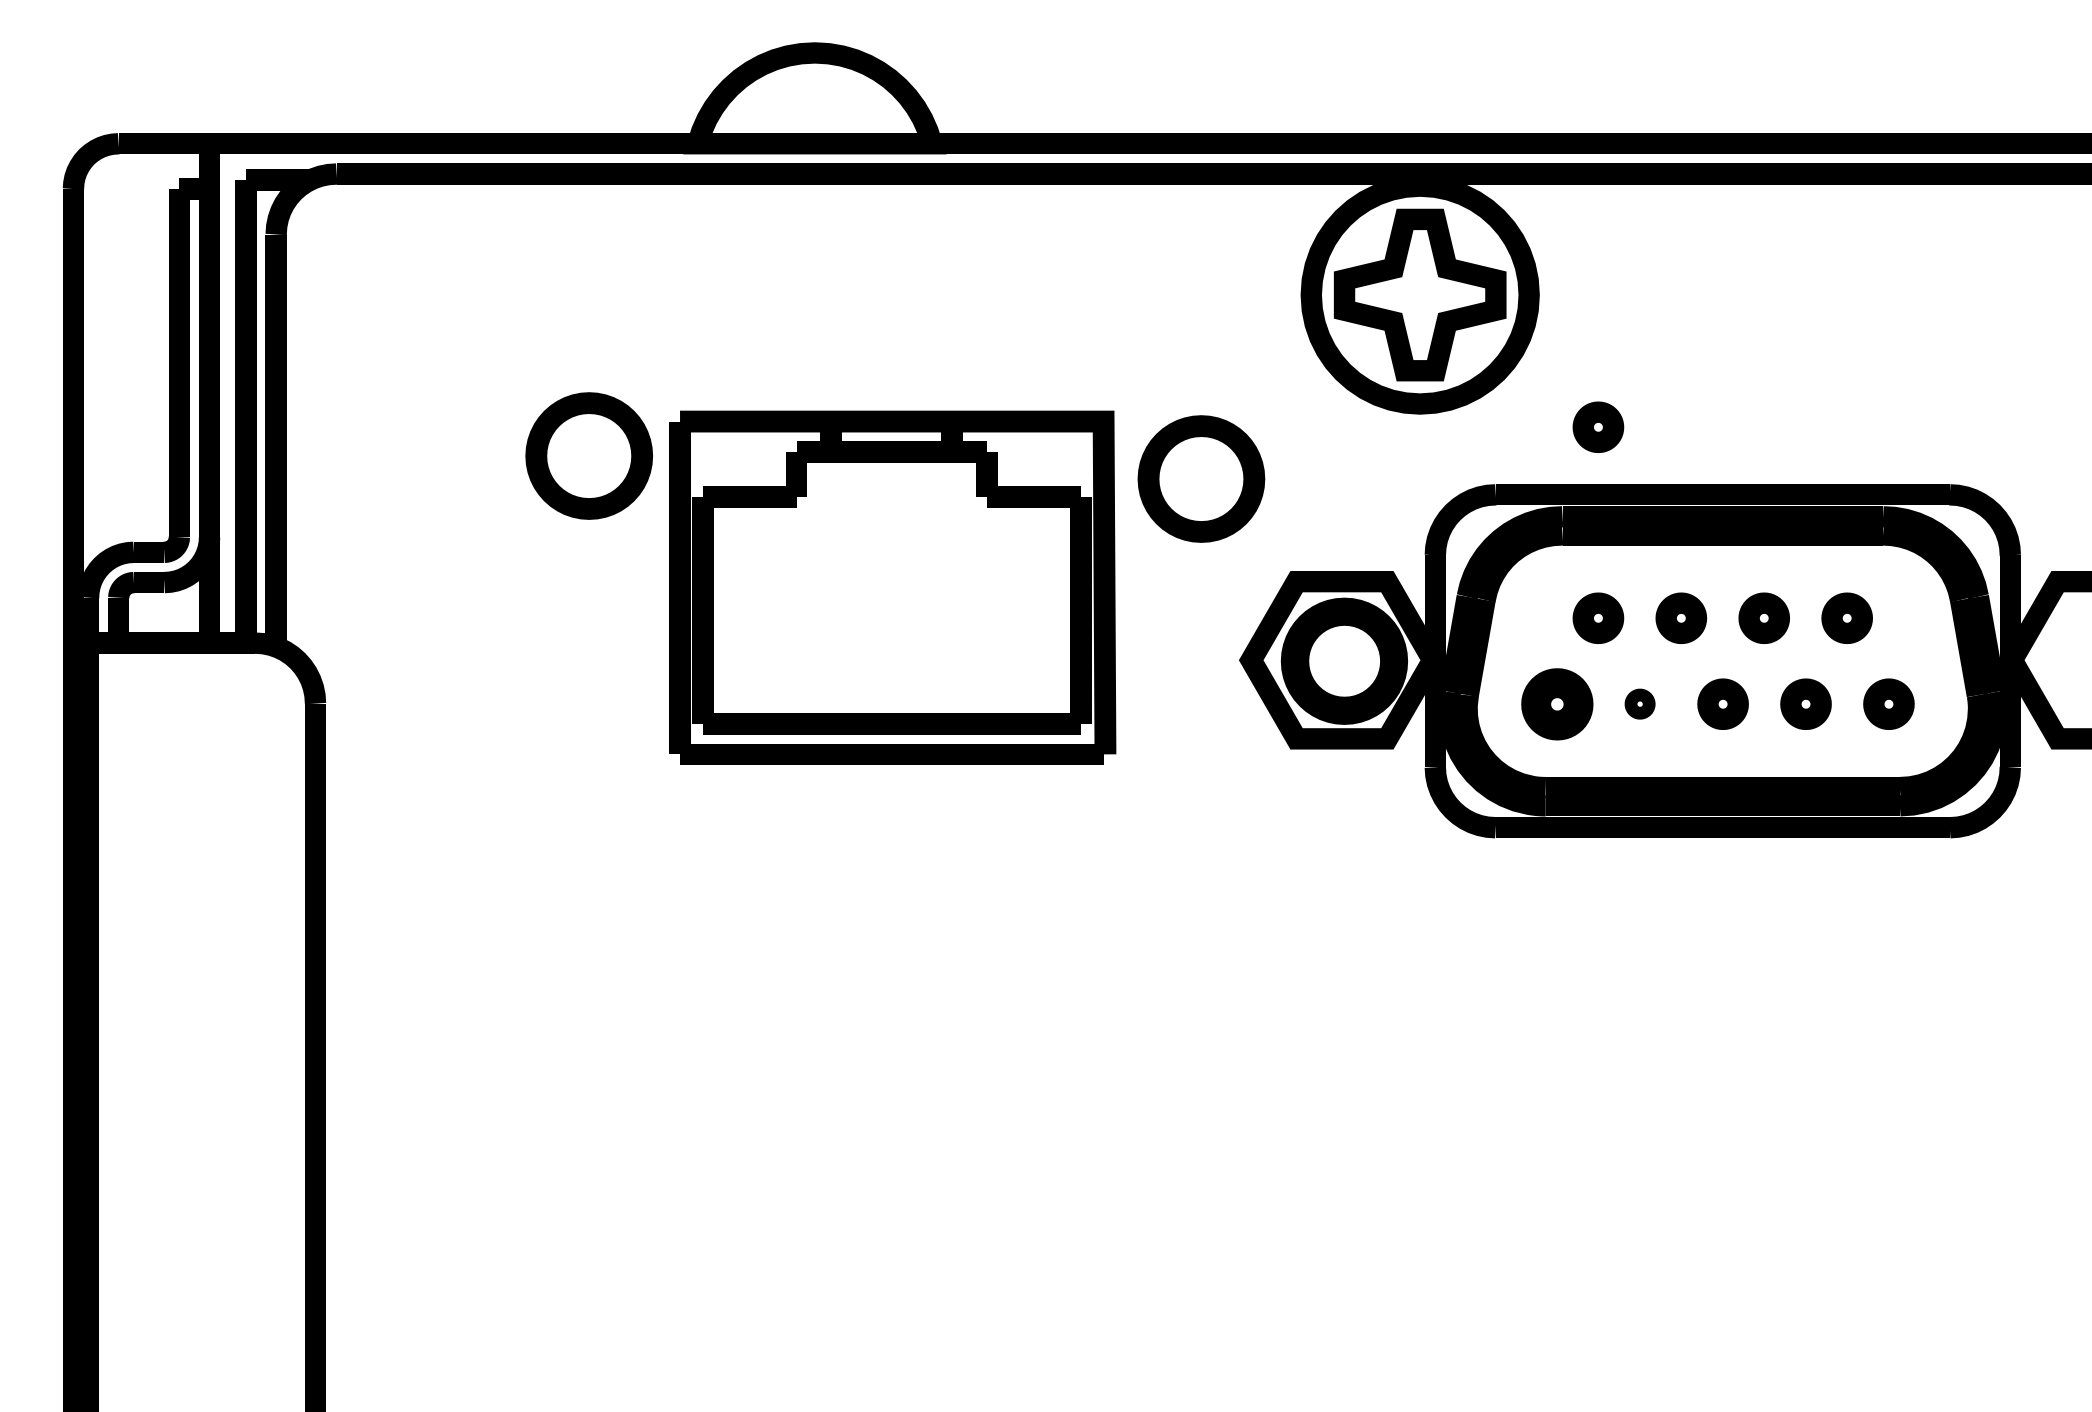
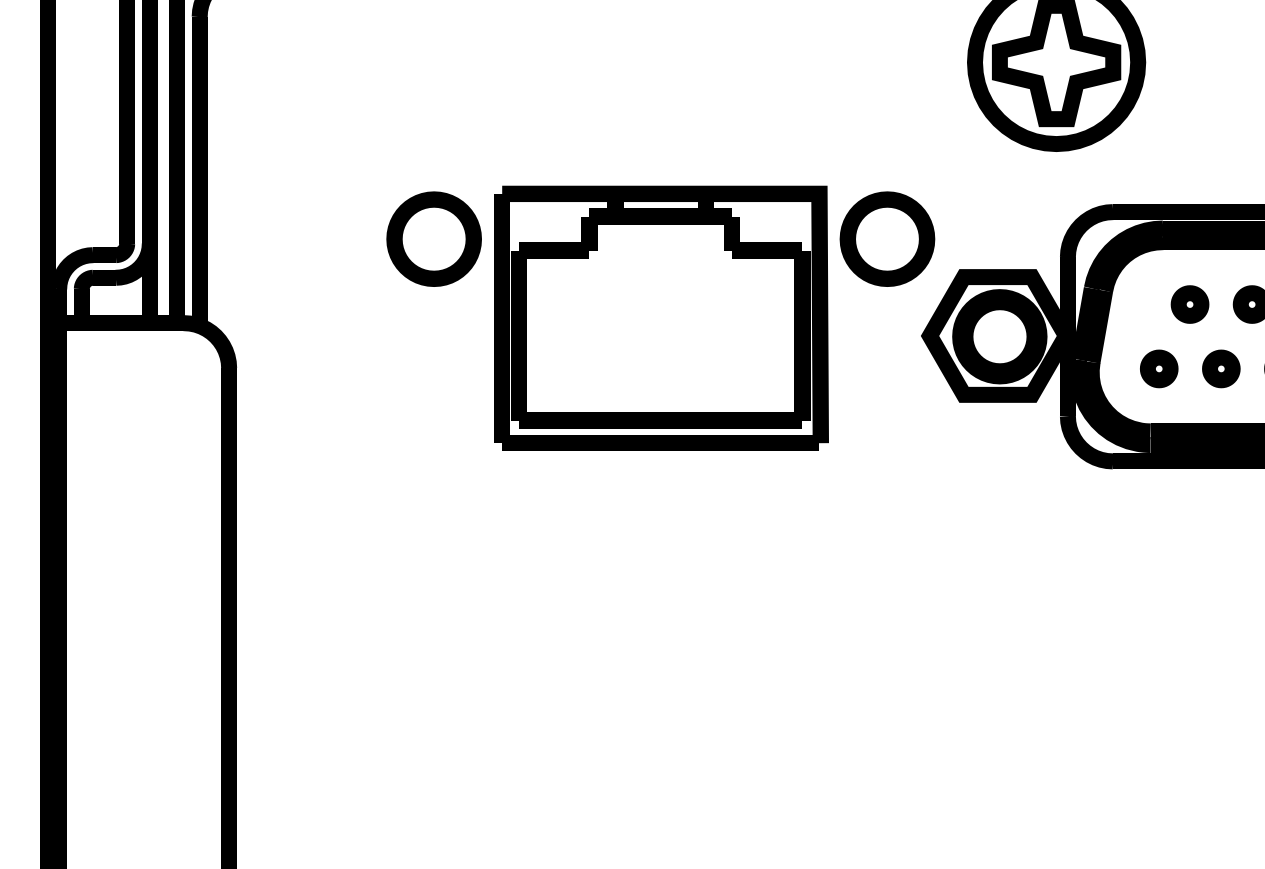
part: (1598, 426) -> (1190, 160), removed
part: (588, 455) -> (433, 238), moved
part: (1201, 478) -> (887, 238), moved
part: (892, 587) -> (661, 318), moved
part: (1556, 703) -> (1158, 368), size x0.71
part: (1639, 703) -> (1220, 368), size x1.67

